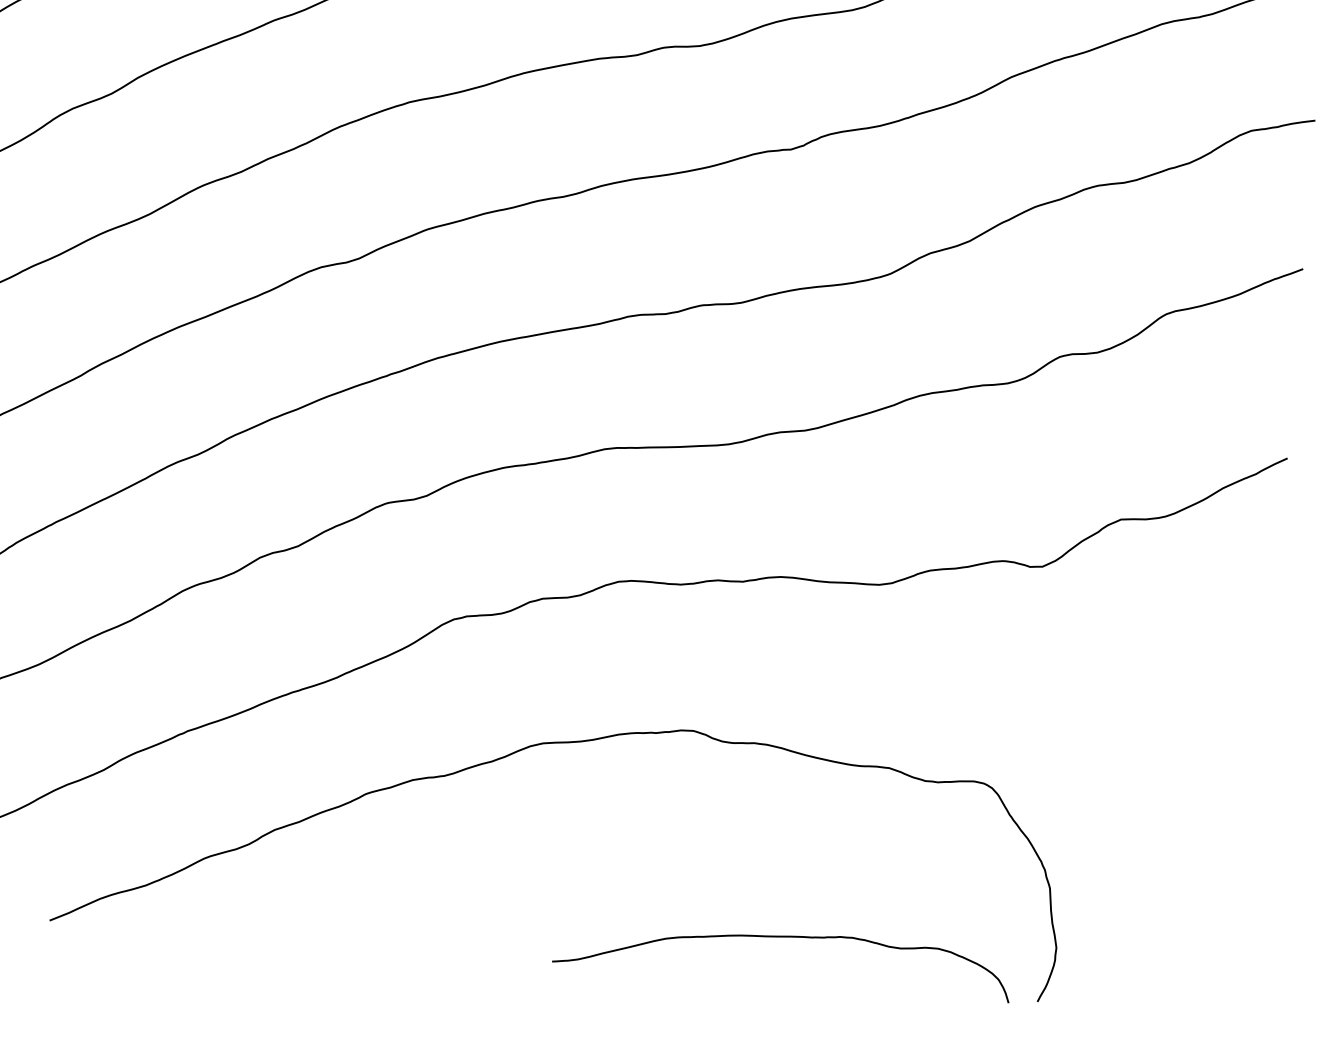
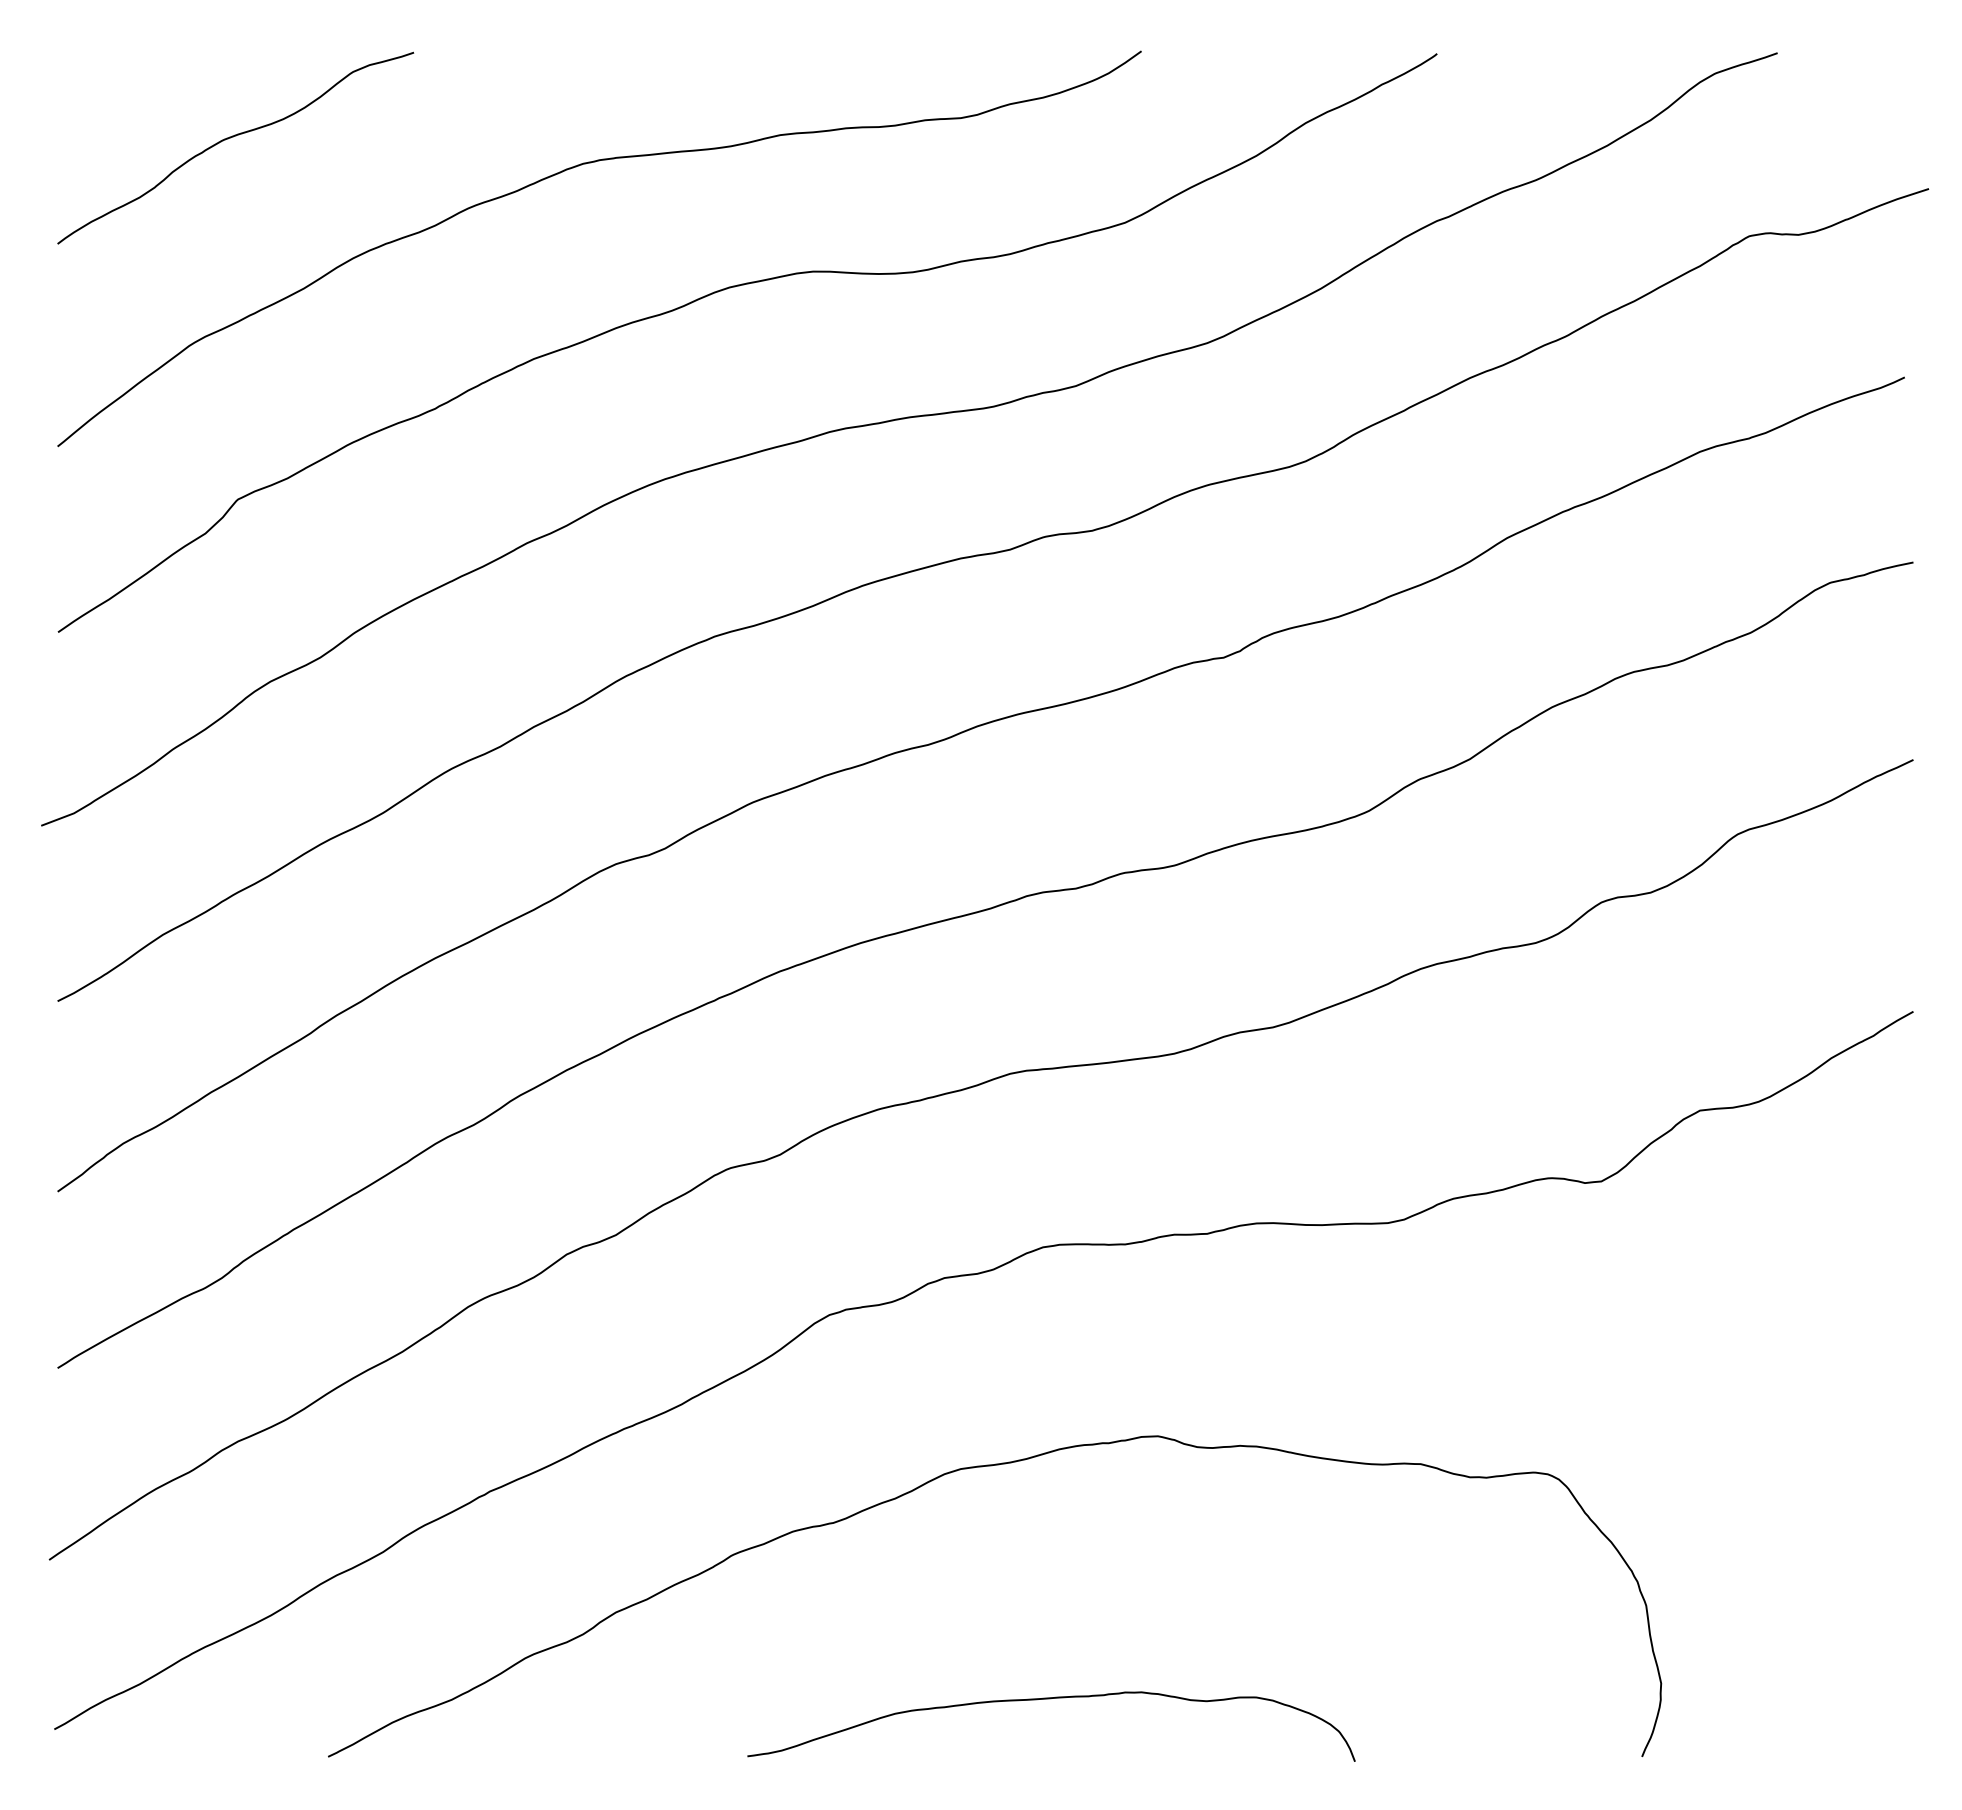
curve: (783, 937) -> (1050, 1699), moved

